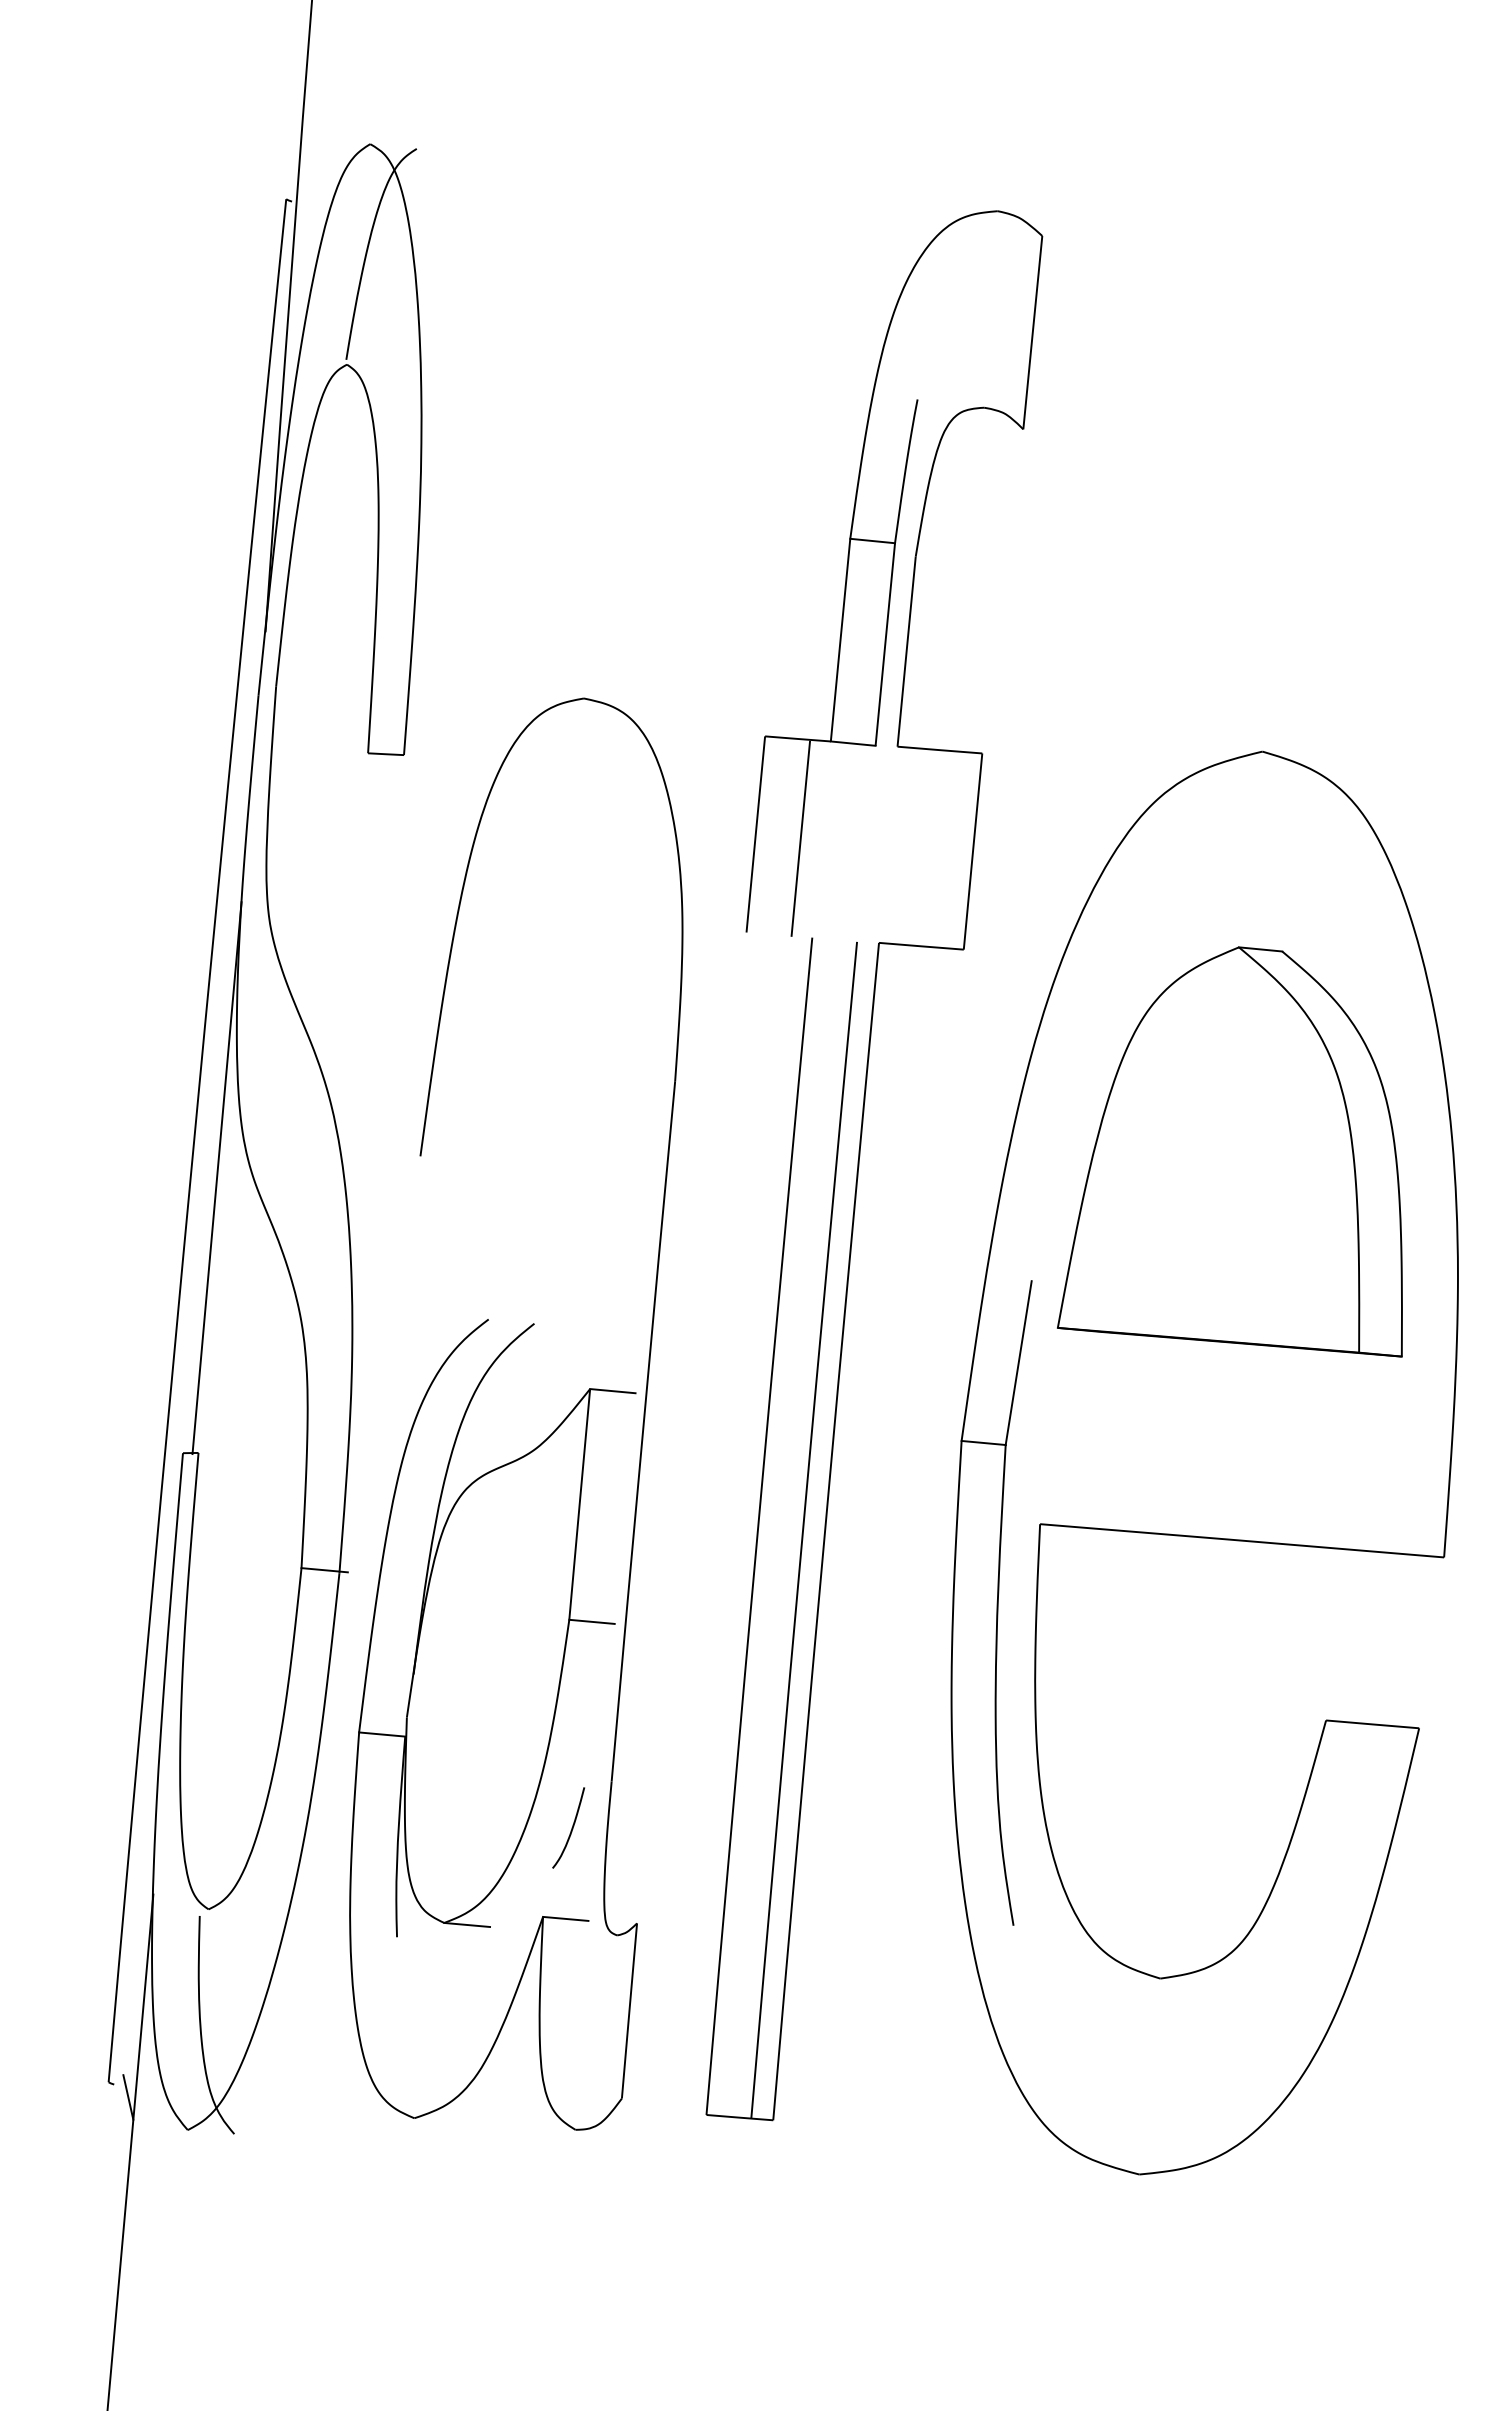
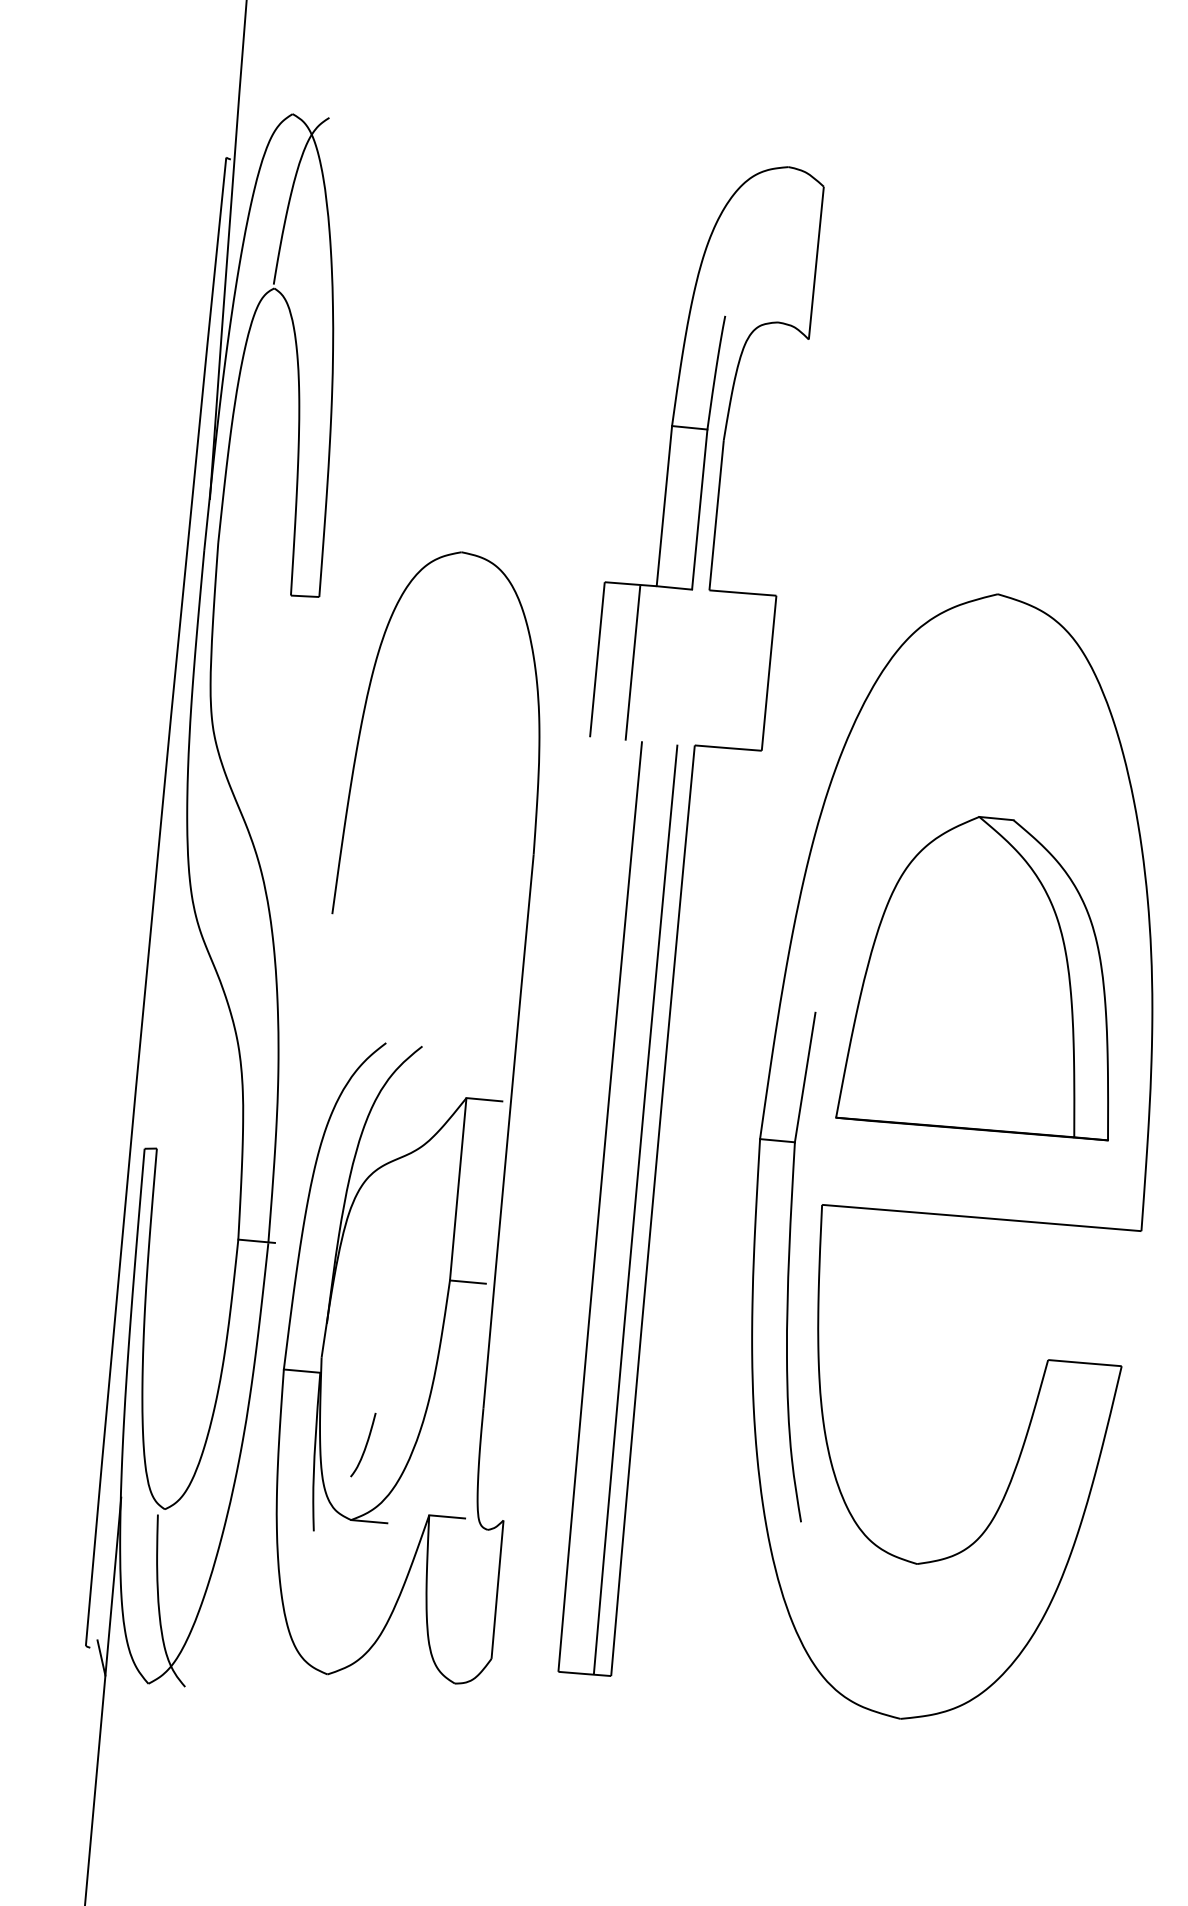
part: (1229, 1151) -> (971, 978), moved
line: (216, 1178) -> (171, 931), removed
curve: (571, 1827) -> (365, 1444), moved

